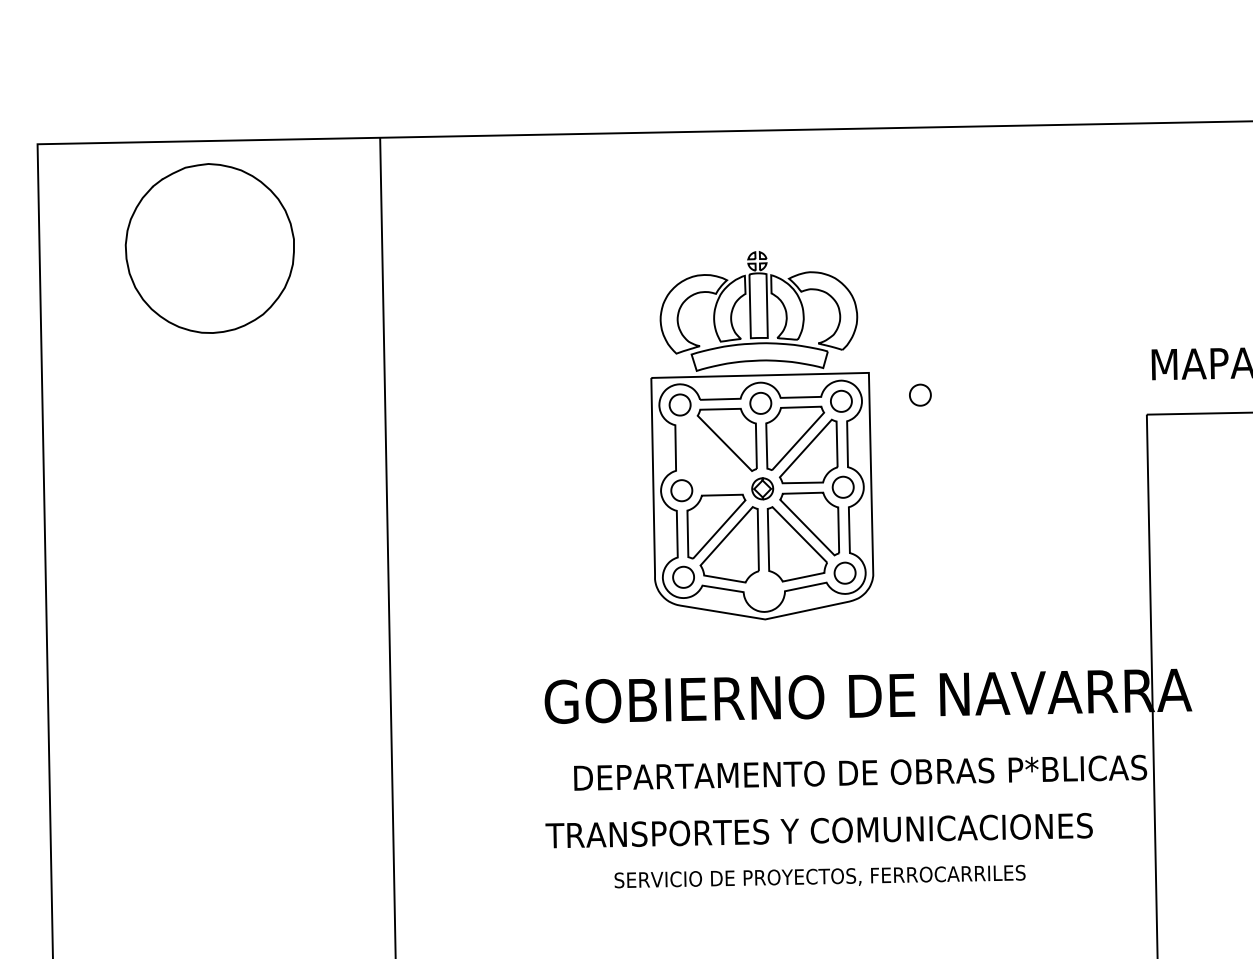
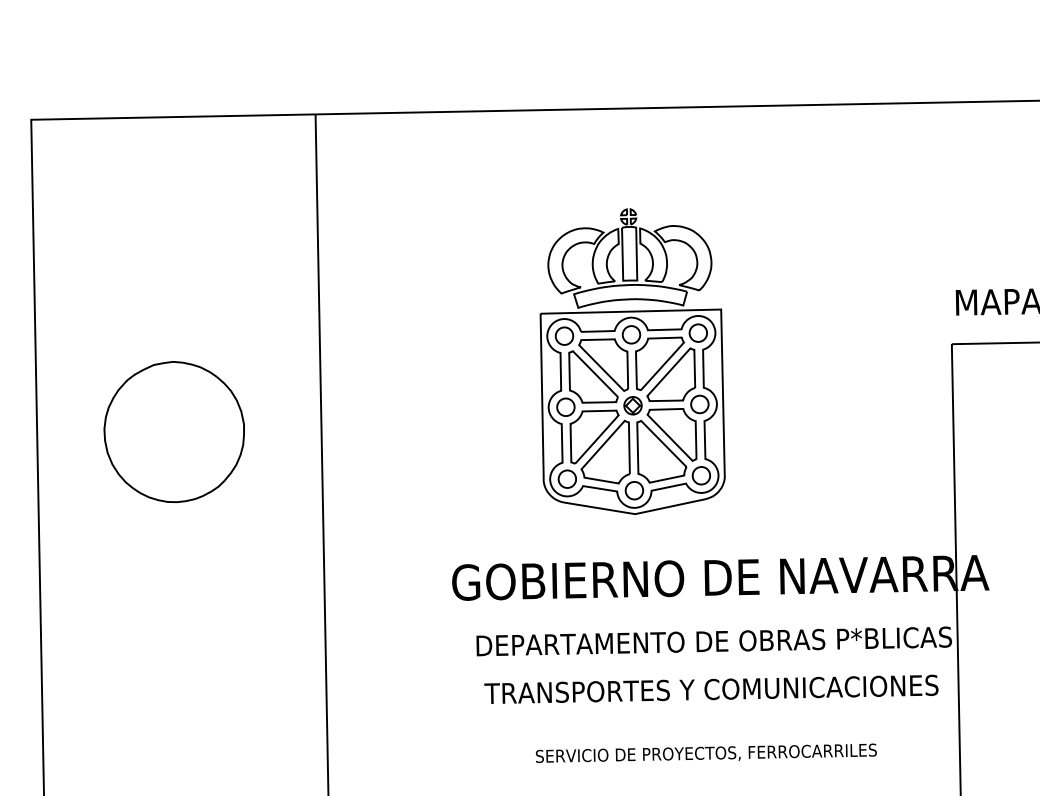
part: (209, 248) -> (173, 432), moved
part: (920, 394) -> (634, 490), moved
part: (714, 454) -> (593, 377), added
text: (818, 830) -> (710, 689), moved
text: (819, 876) -> (705, 753), moved

